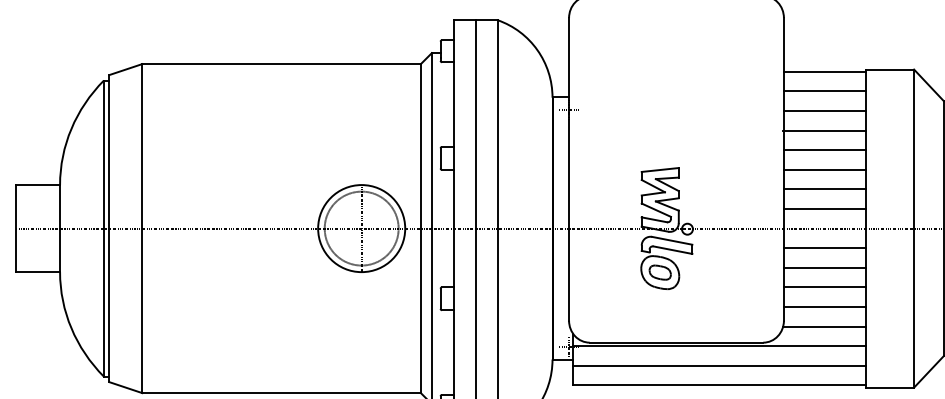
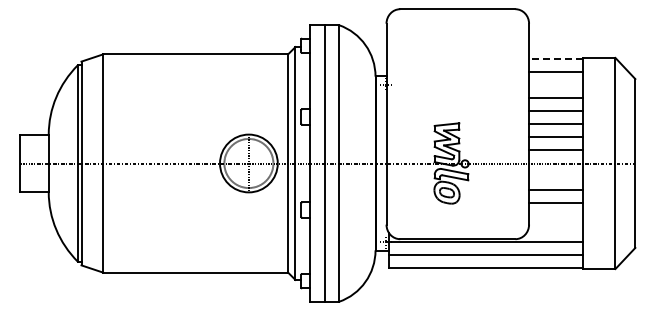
line: (823, 71) -> (555, 59), solid -> dashed
line: (825, 111) -> (556, 85), removed
line: (825, 248) -> (556, 176), removed
line: (825, 306) -> (556, 215), removed
line: (823, 326) -> (555, 228), removed

